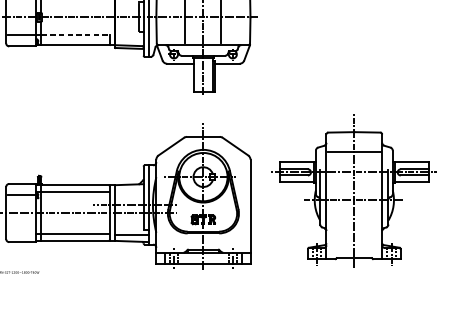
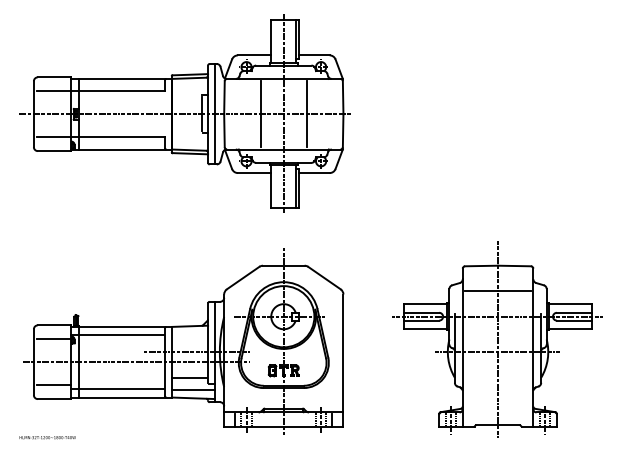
line: (76, 34) -> (122, 136), dashed -> solid
part: (353, 190) -> (497, 339), moved
line: (128, 225) -> (189, 378), added
line: (21, 230) -> (53, 384), added

